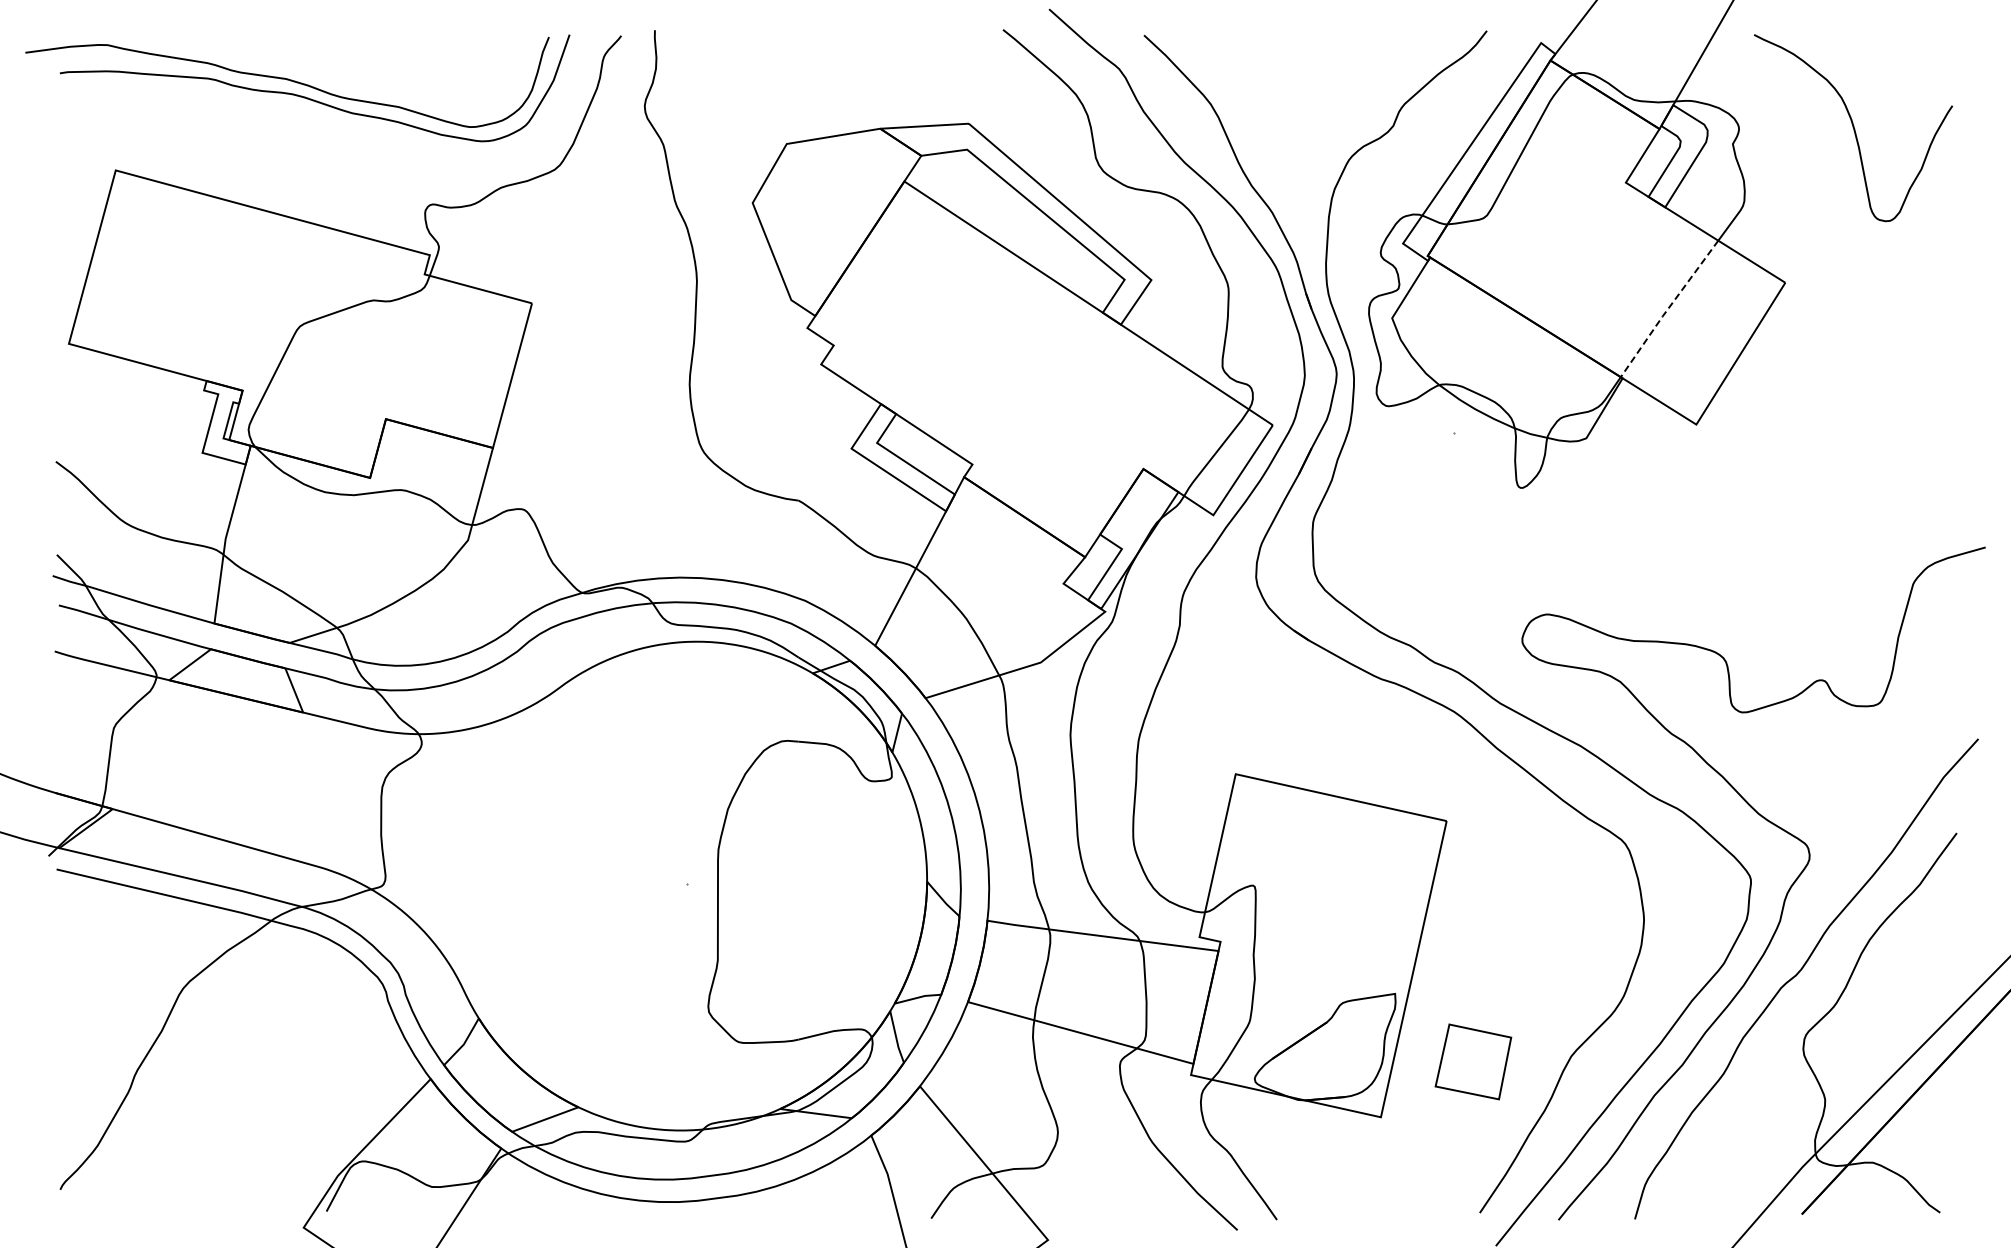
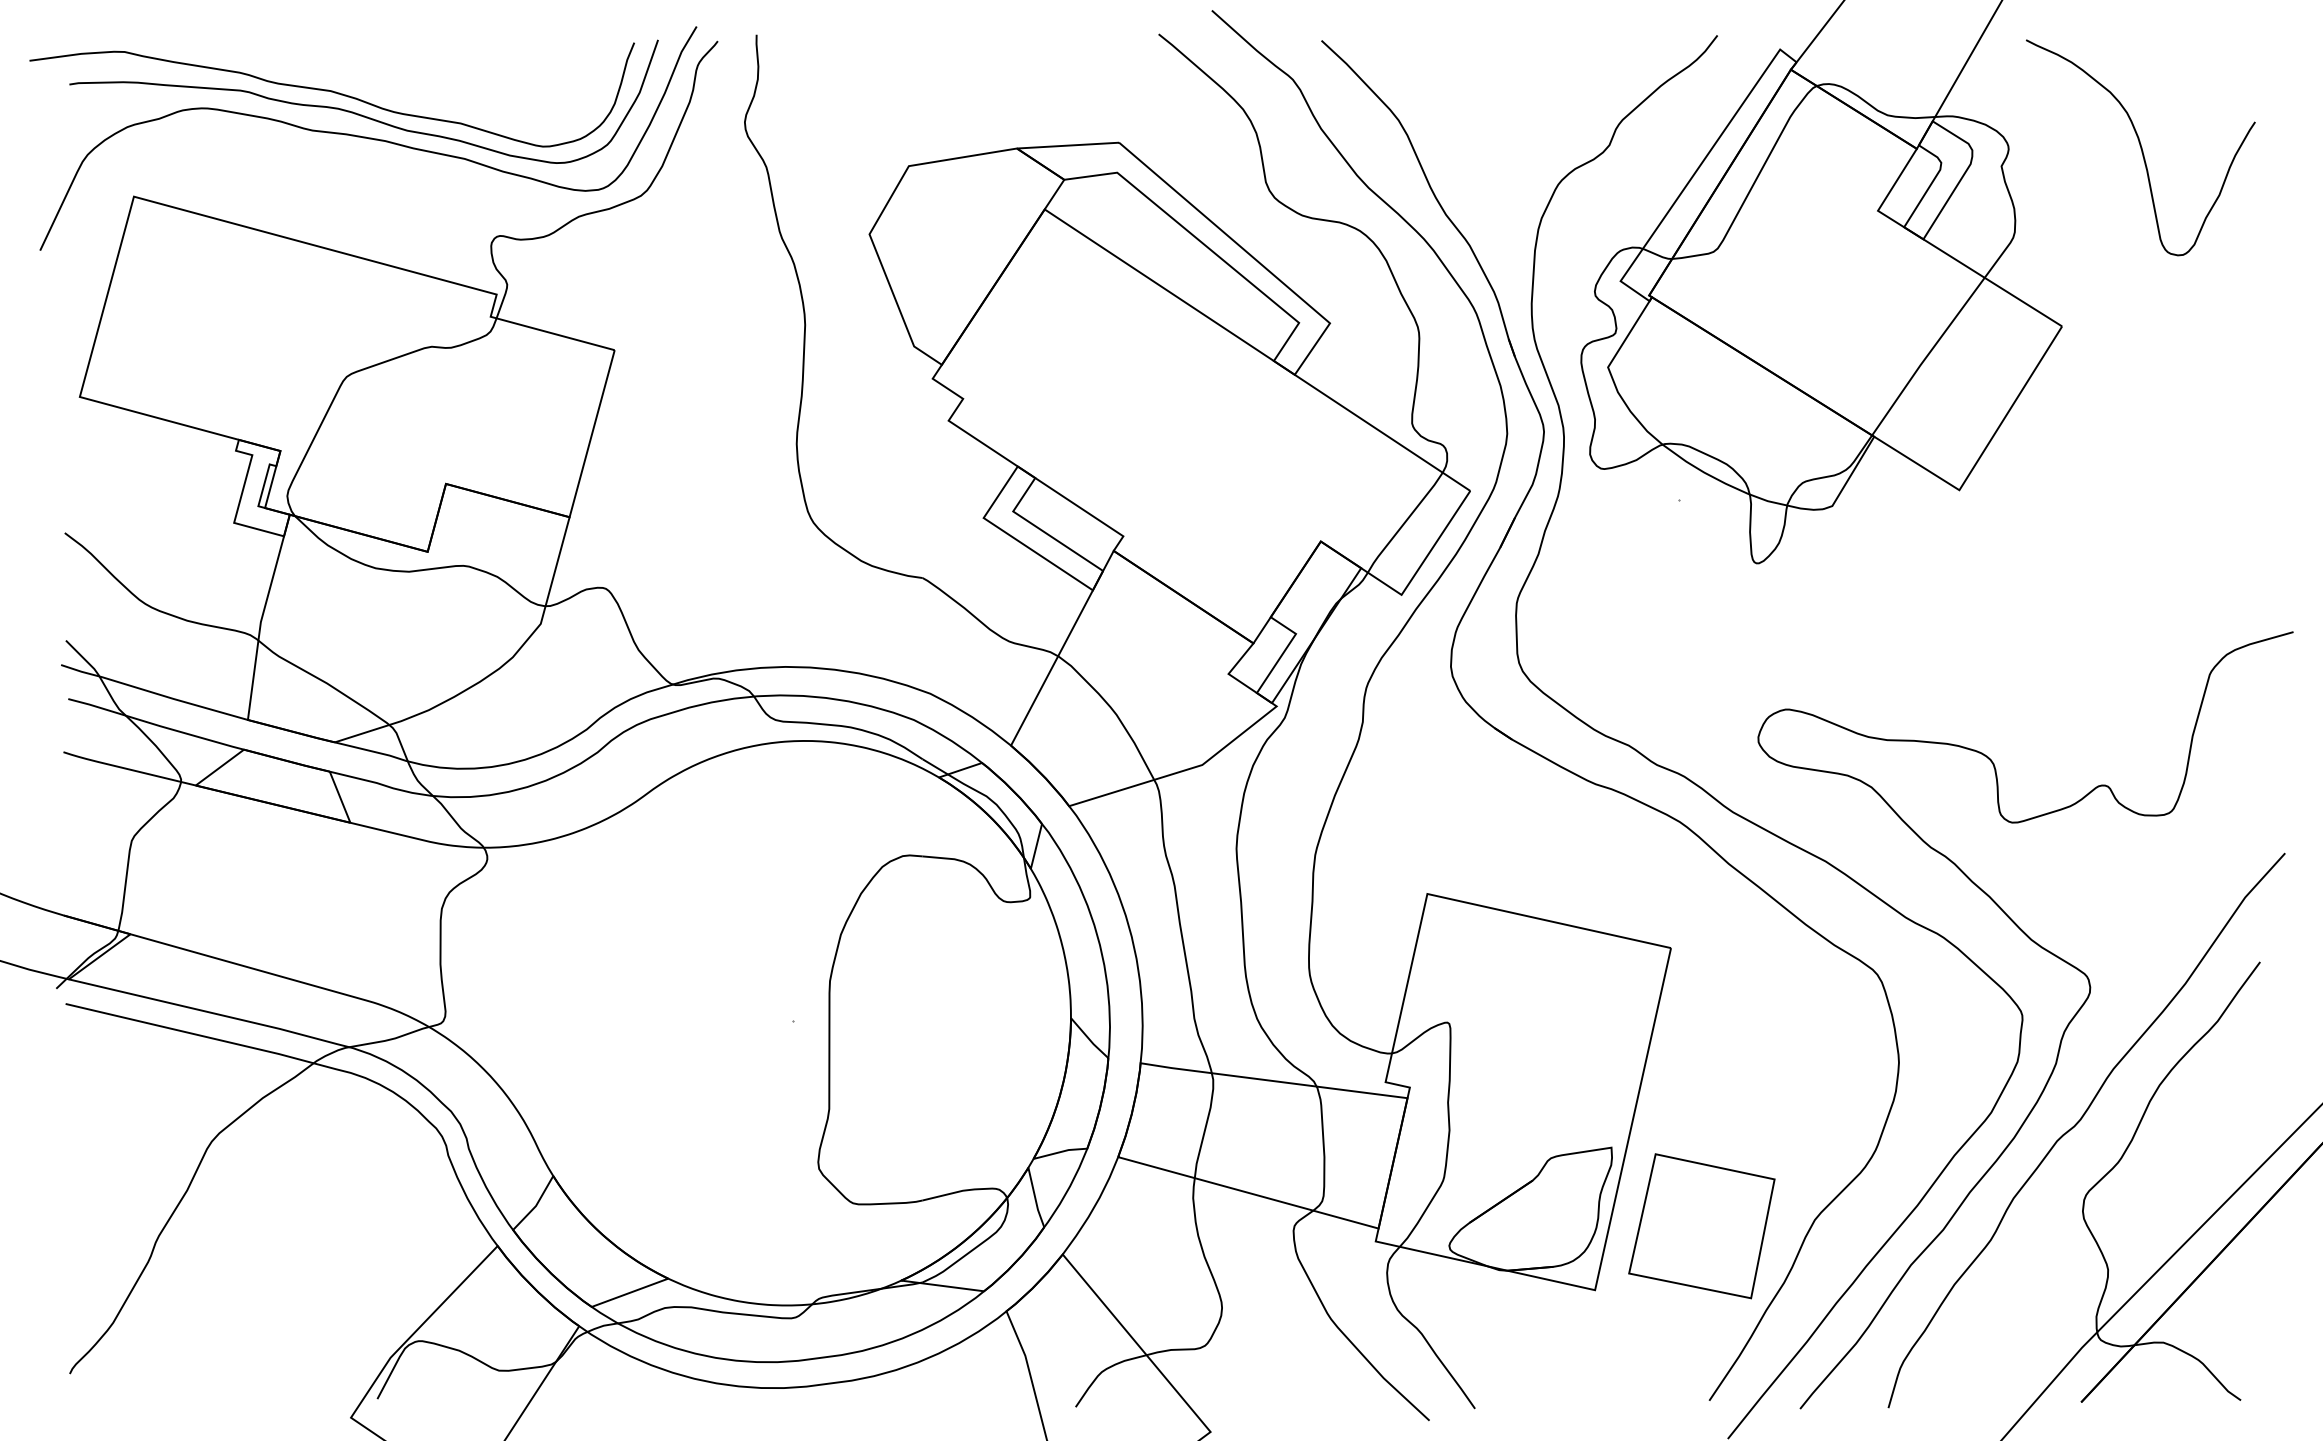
curve: (318, 119) -> (368, 137), added
line: (1668, 308) -> (1927, 356), dashed -> solid
part: (1473, 1061) -> (1701, 1225), size x1.67

